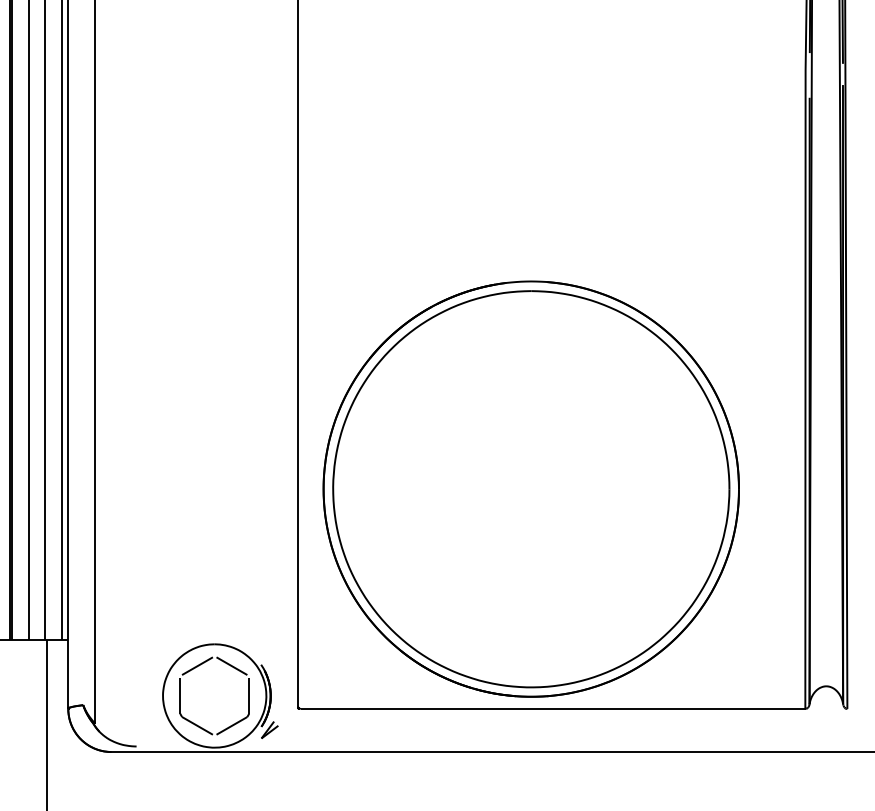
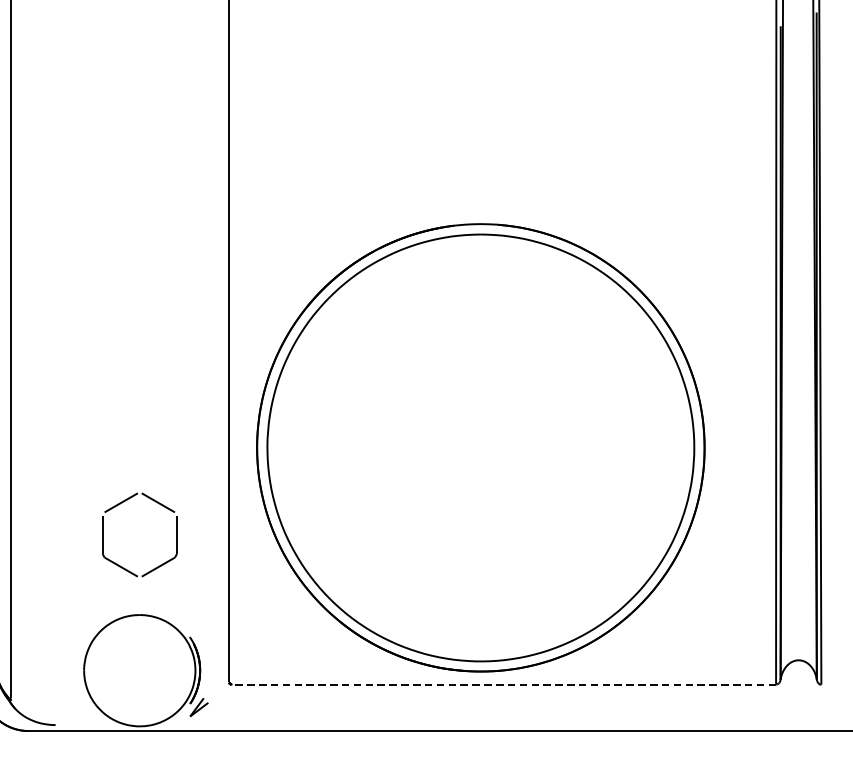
part: (199, 666) -> (123, 503), moved
line: (552, 708) -> (503, 684), solid -> dashed

